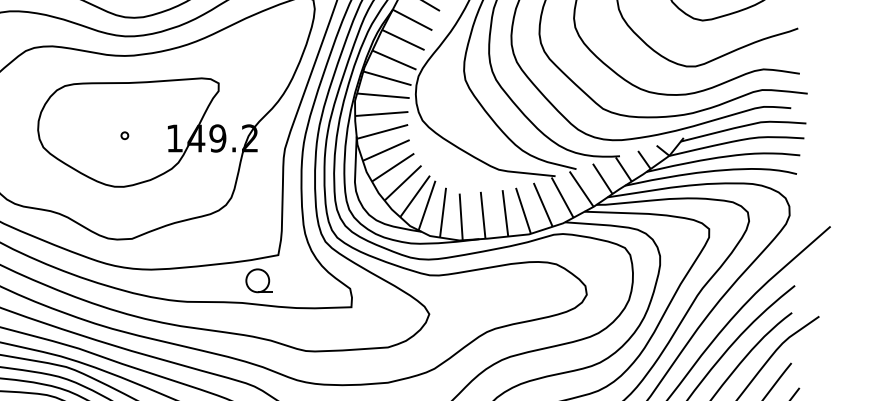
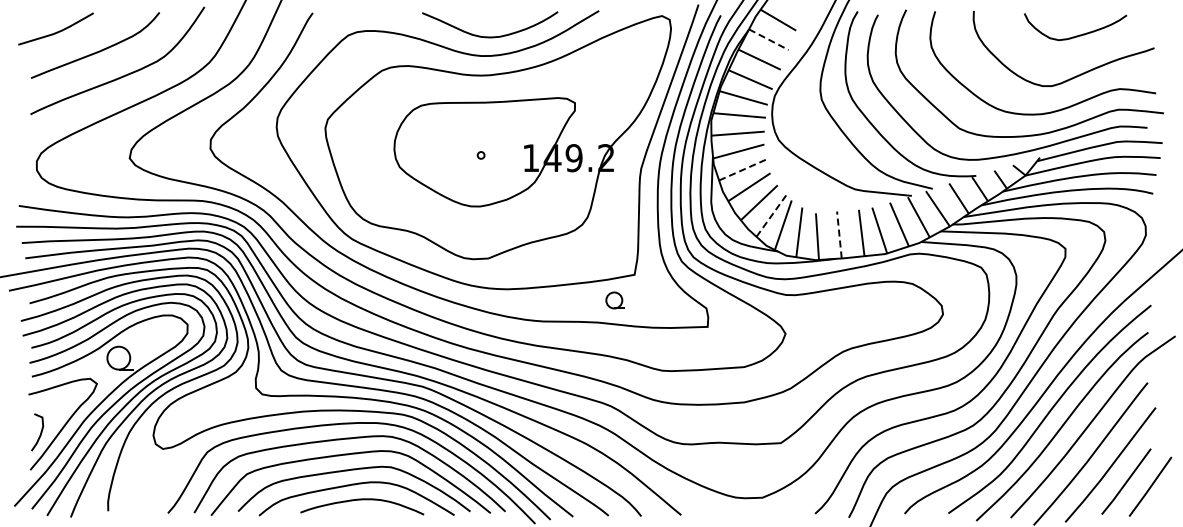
line: (413, 19) -> (769, 39), solid -> dashed
line: (386, 150) -> (742, 170), solid -> dashed
line: (415, 195) -> (771, 215), solid -> dashed
line: (483, 215) -> (839, 235), solid -> dashed
part: (258, 280) -> (614, 300), size x0.7

